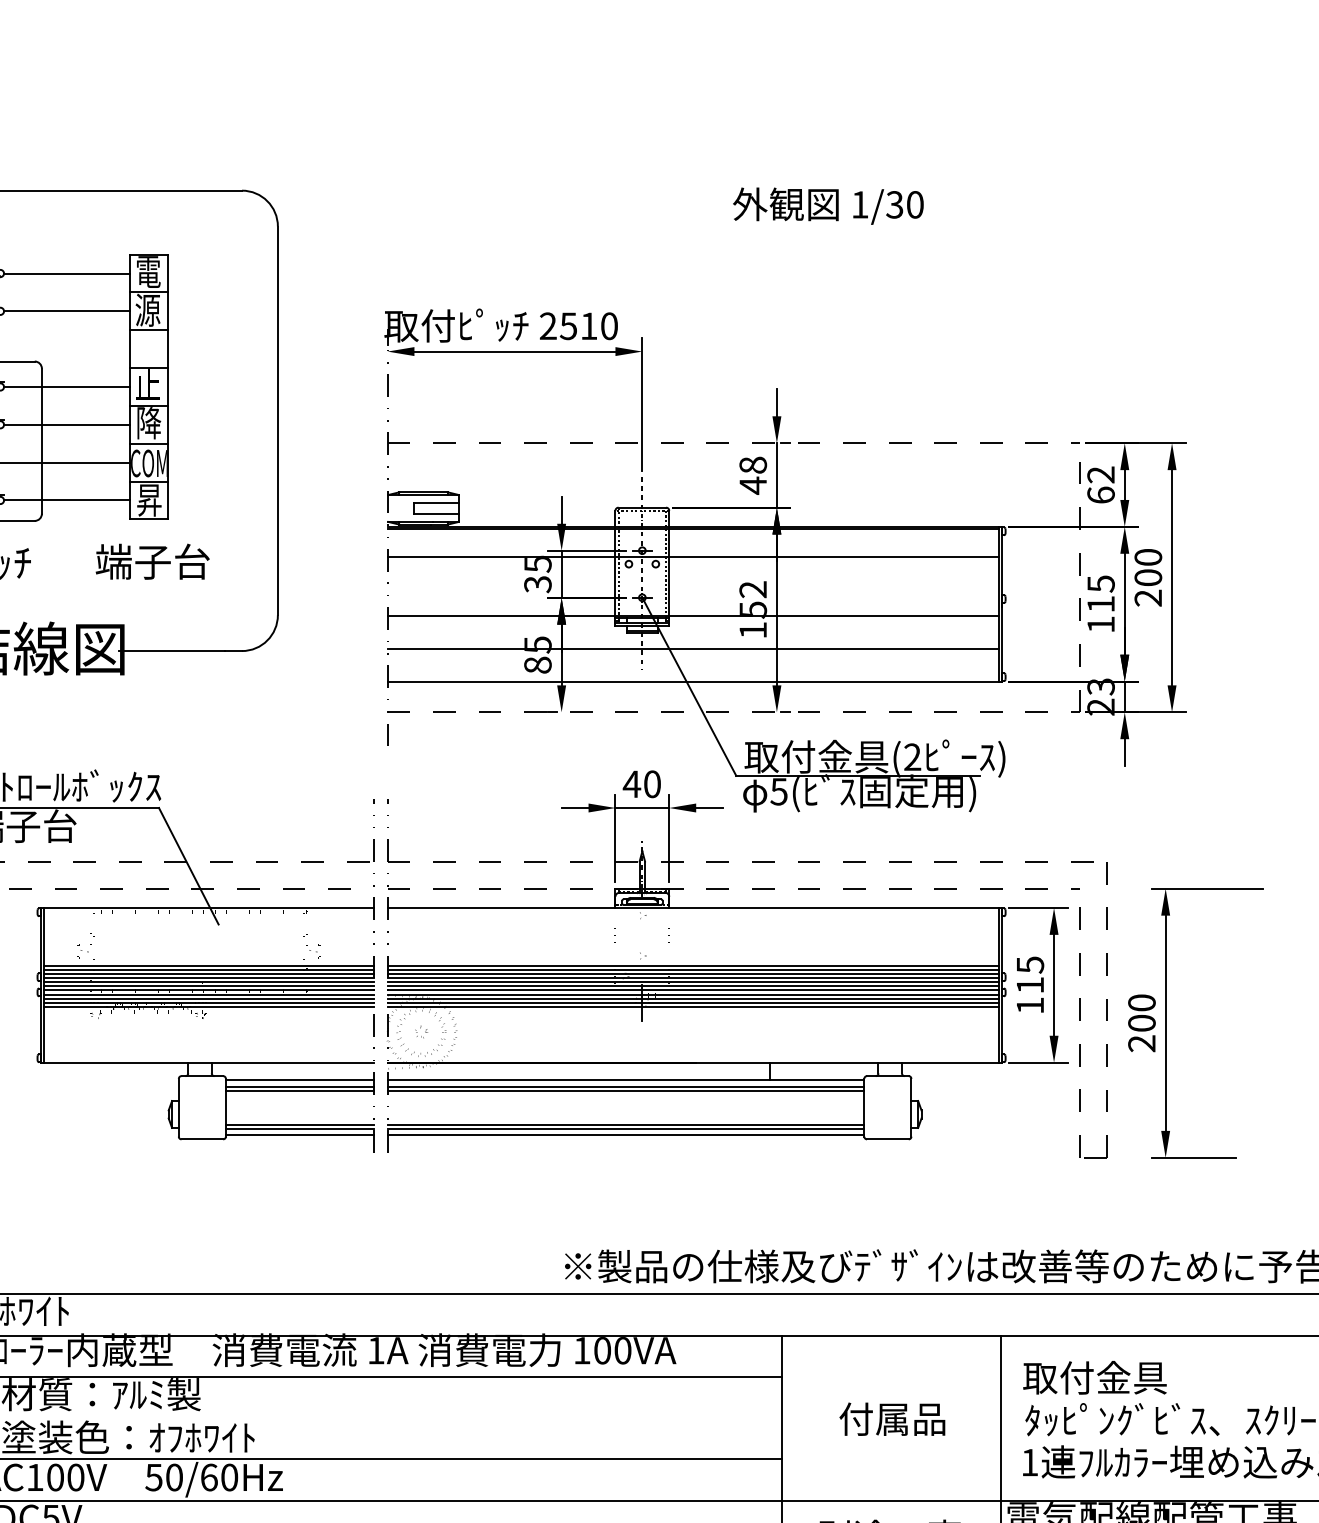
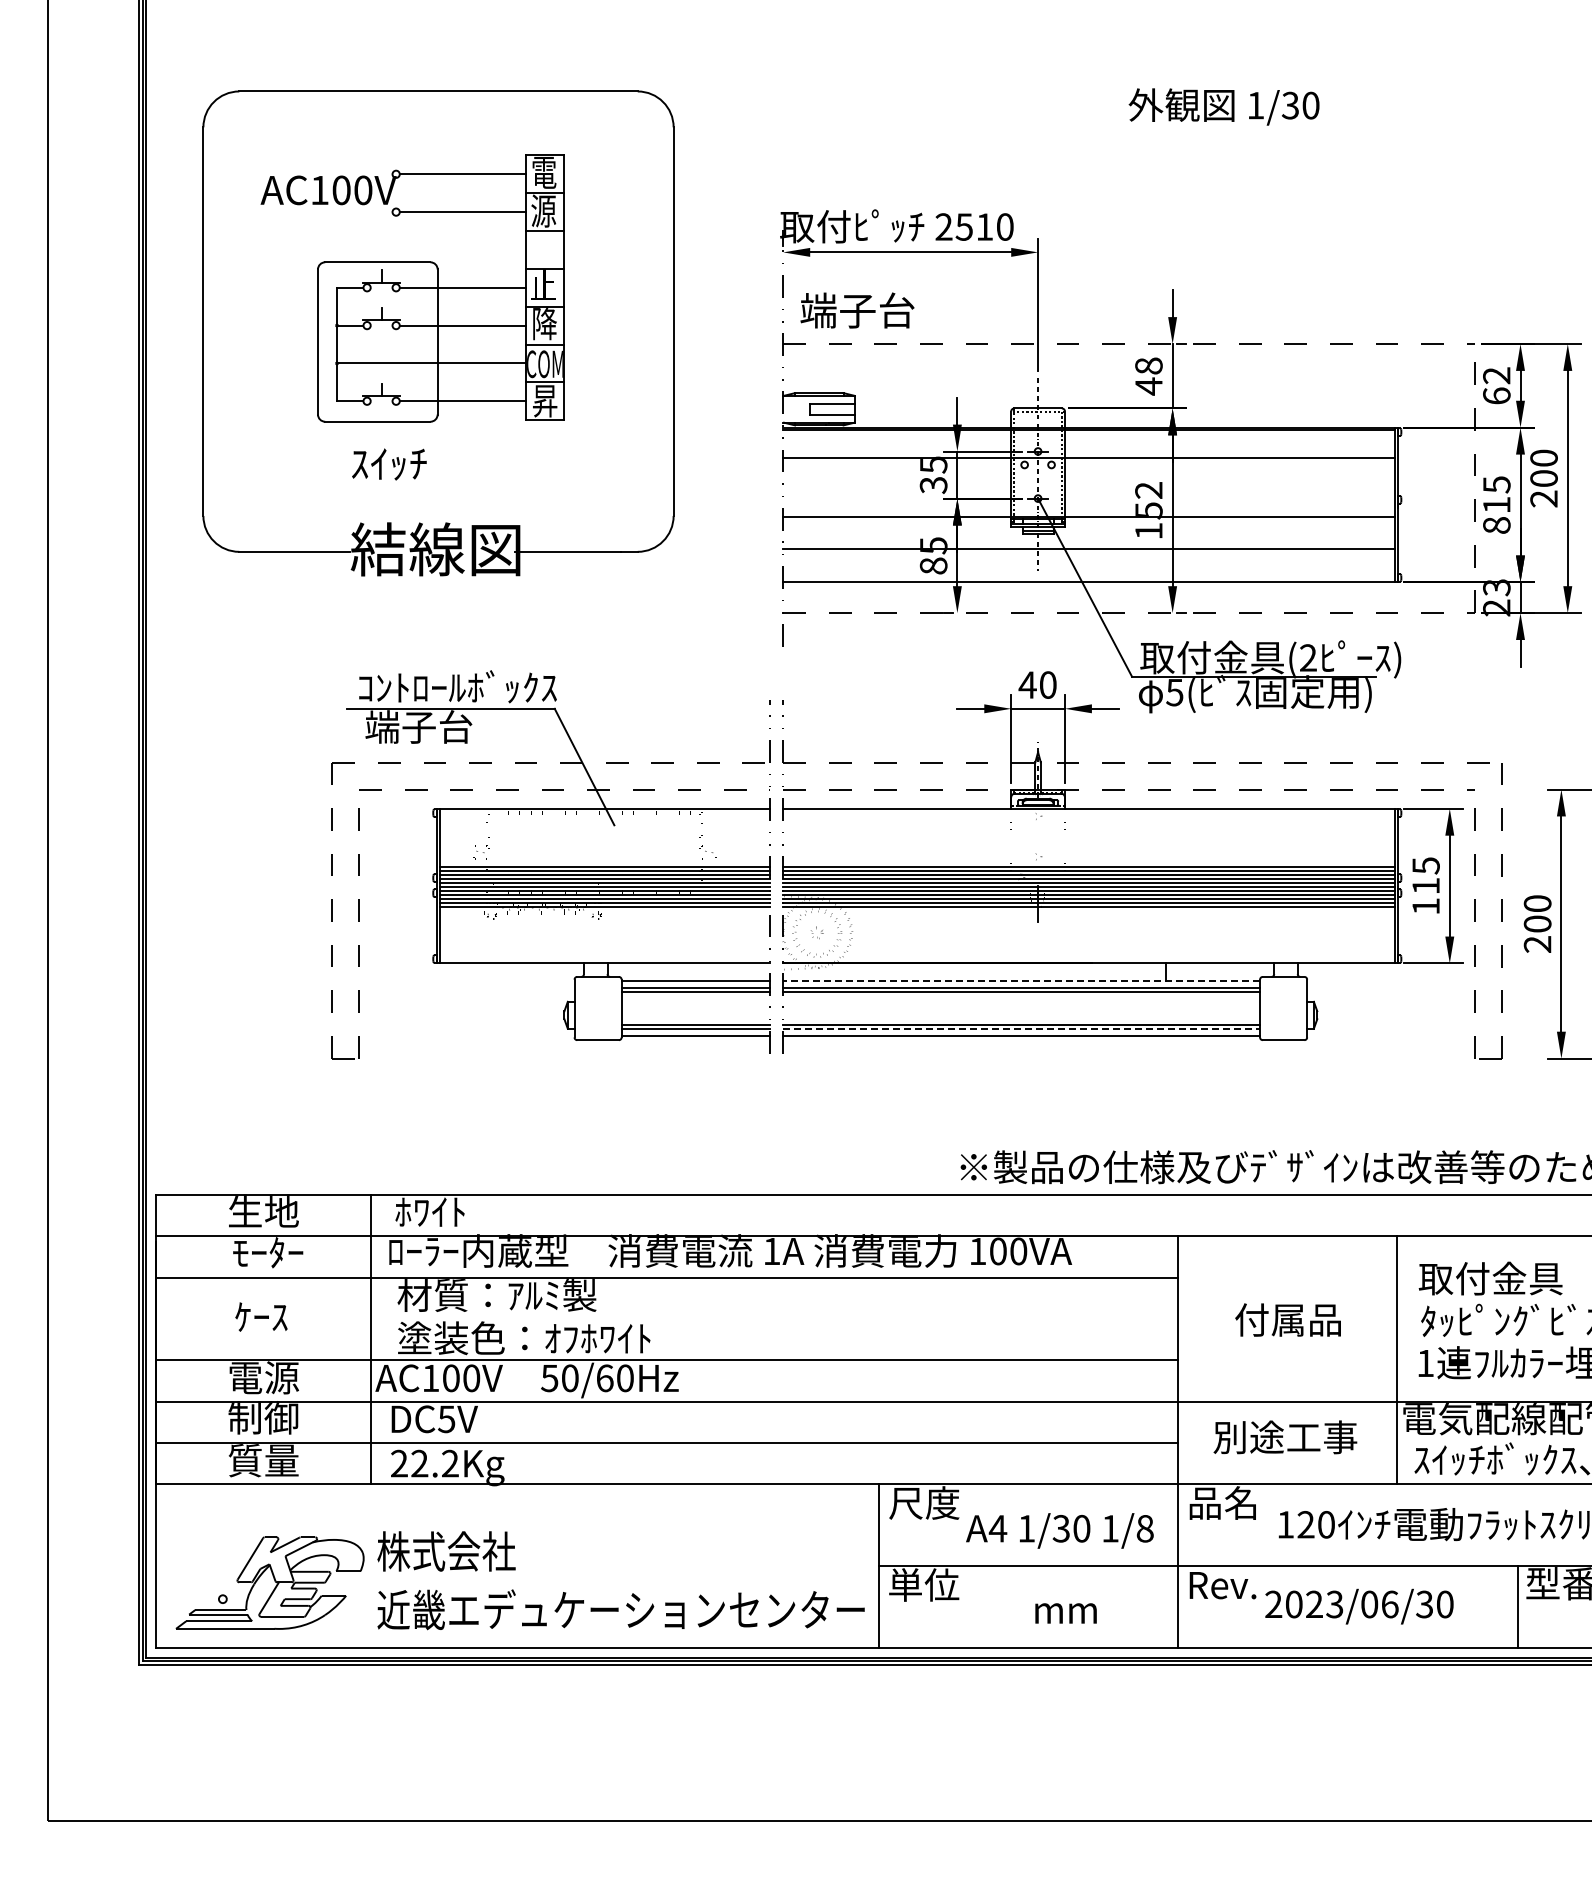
text: (152, 561) -> (857, 310), moved
text: (1100, 624) -> (1496, 525), 115 -> 815
line: (625, 1079) -> (1021, 980), solid -> dashed
line: (626, 1128) -> (1022, 1029), solid -> dashed

